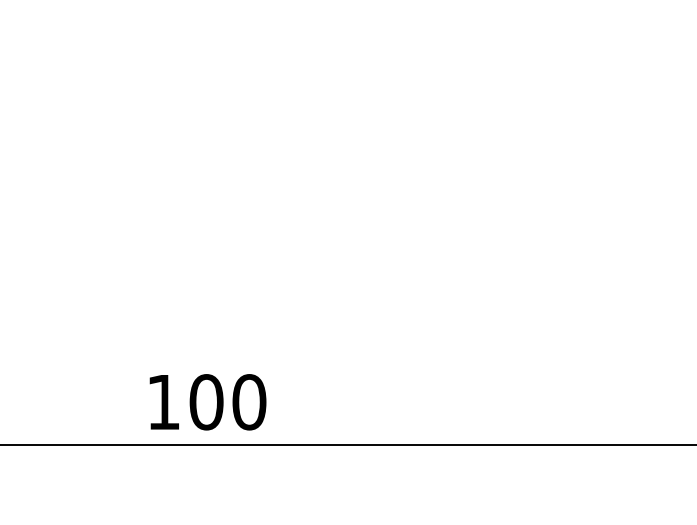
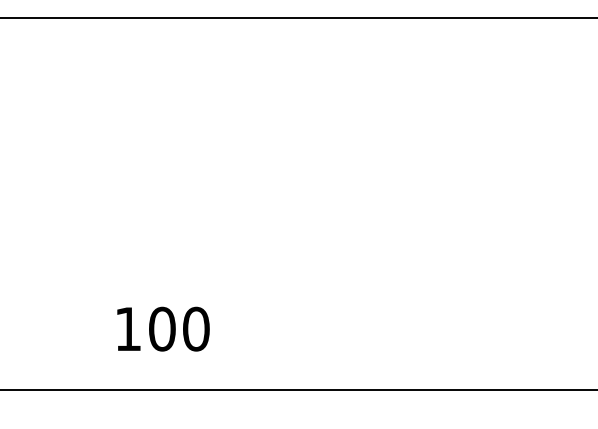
text: (208, 401) -> (163, 328), moved

